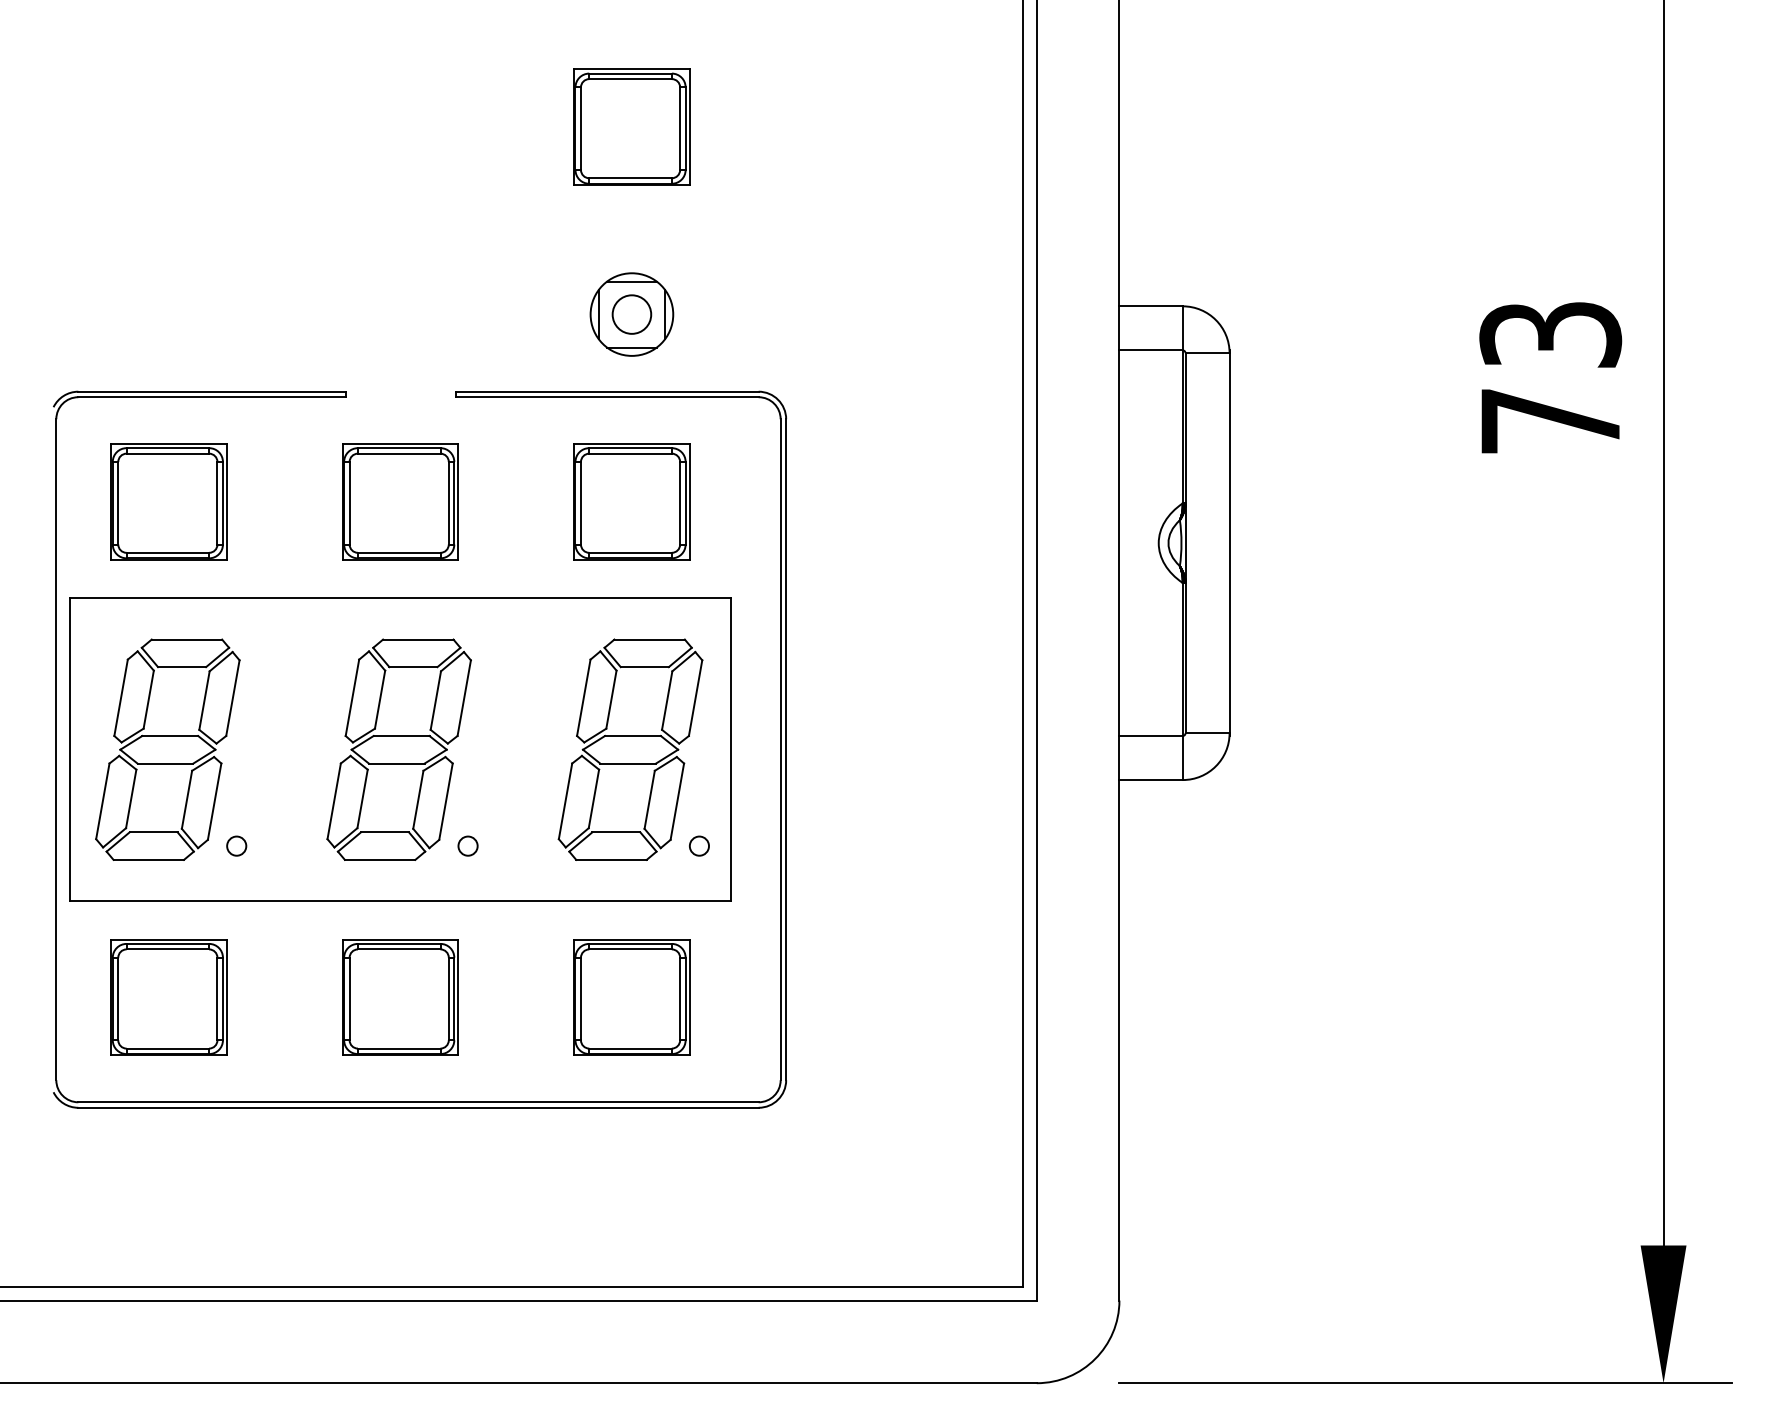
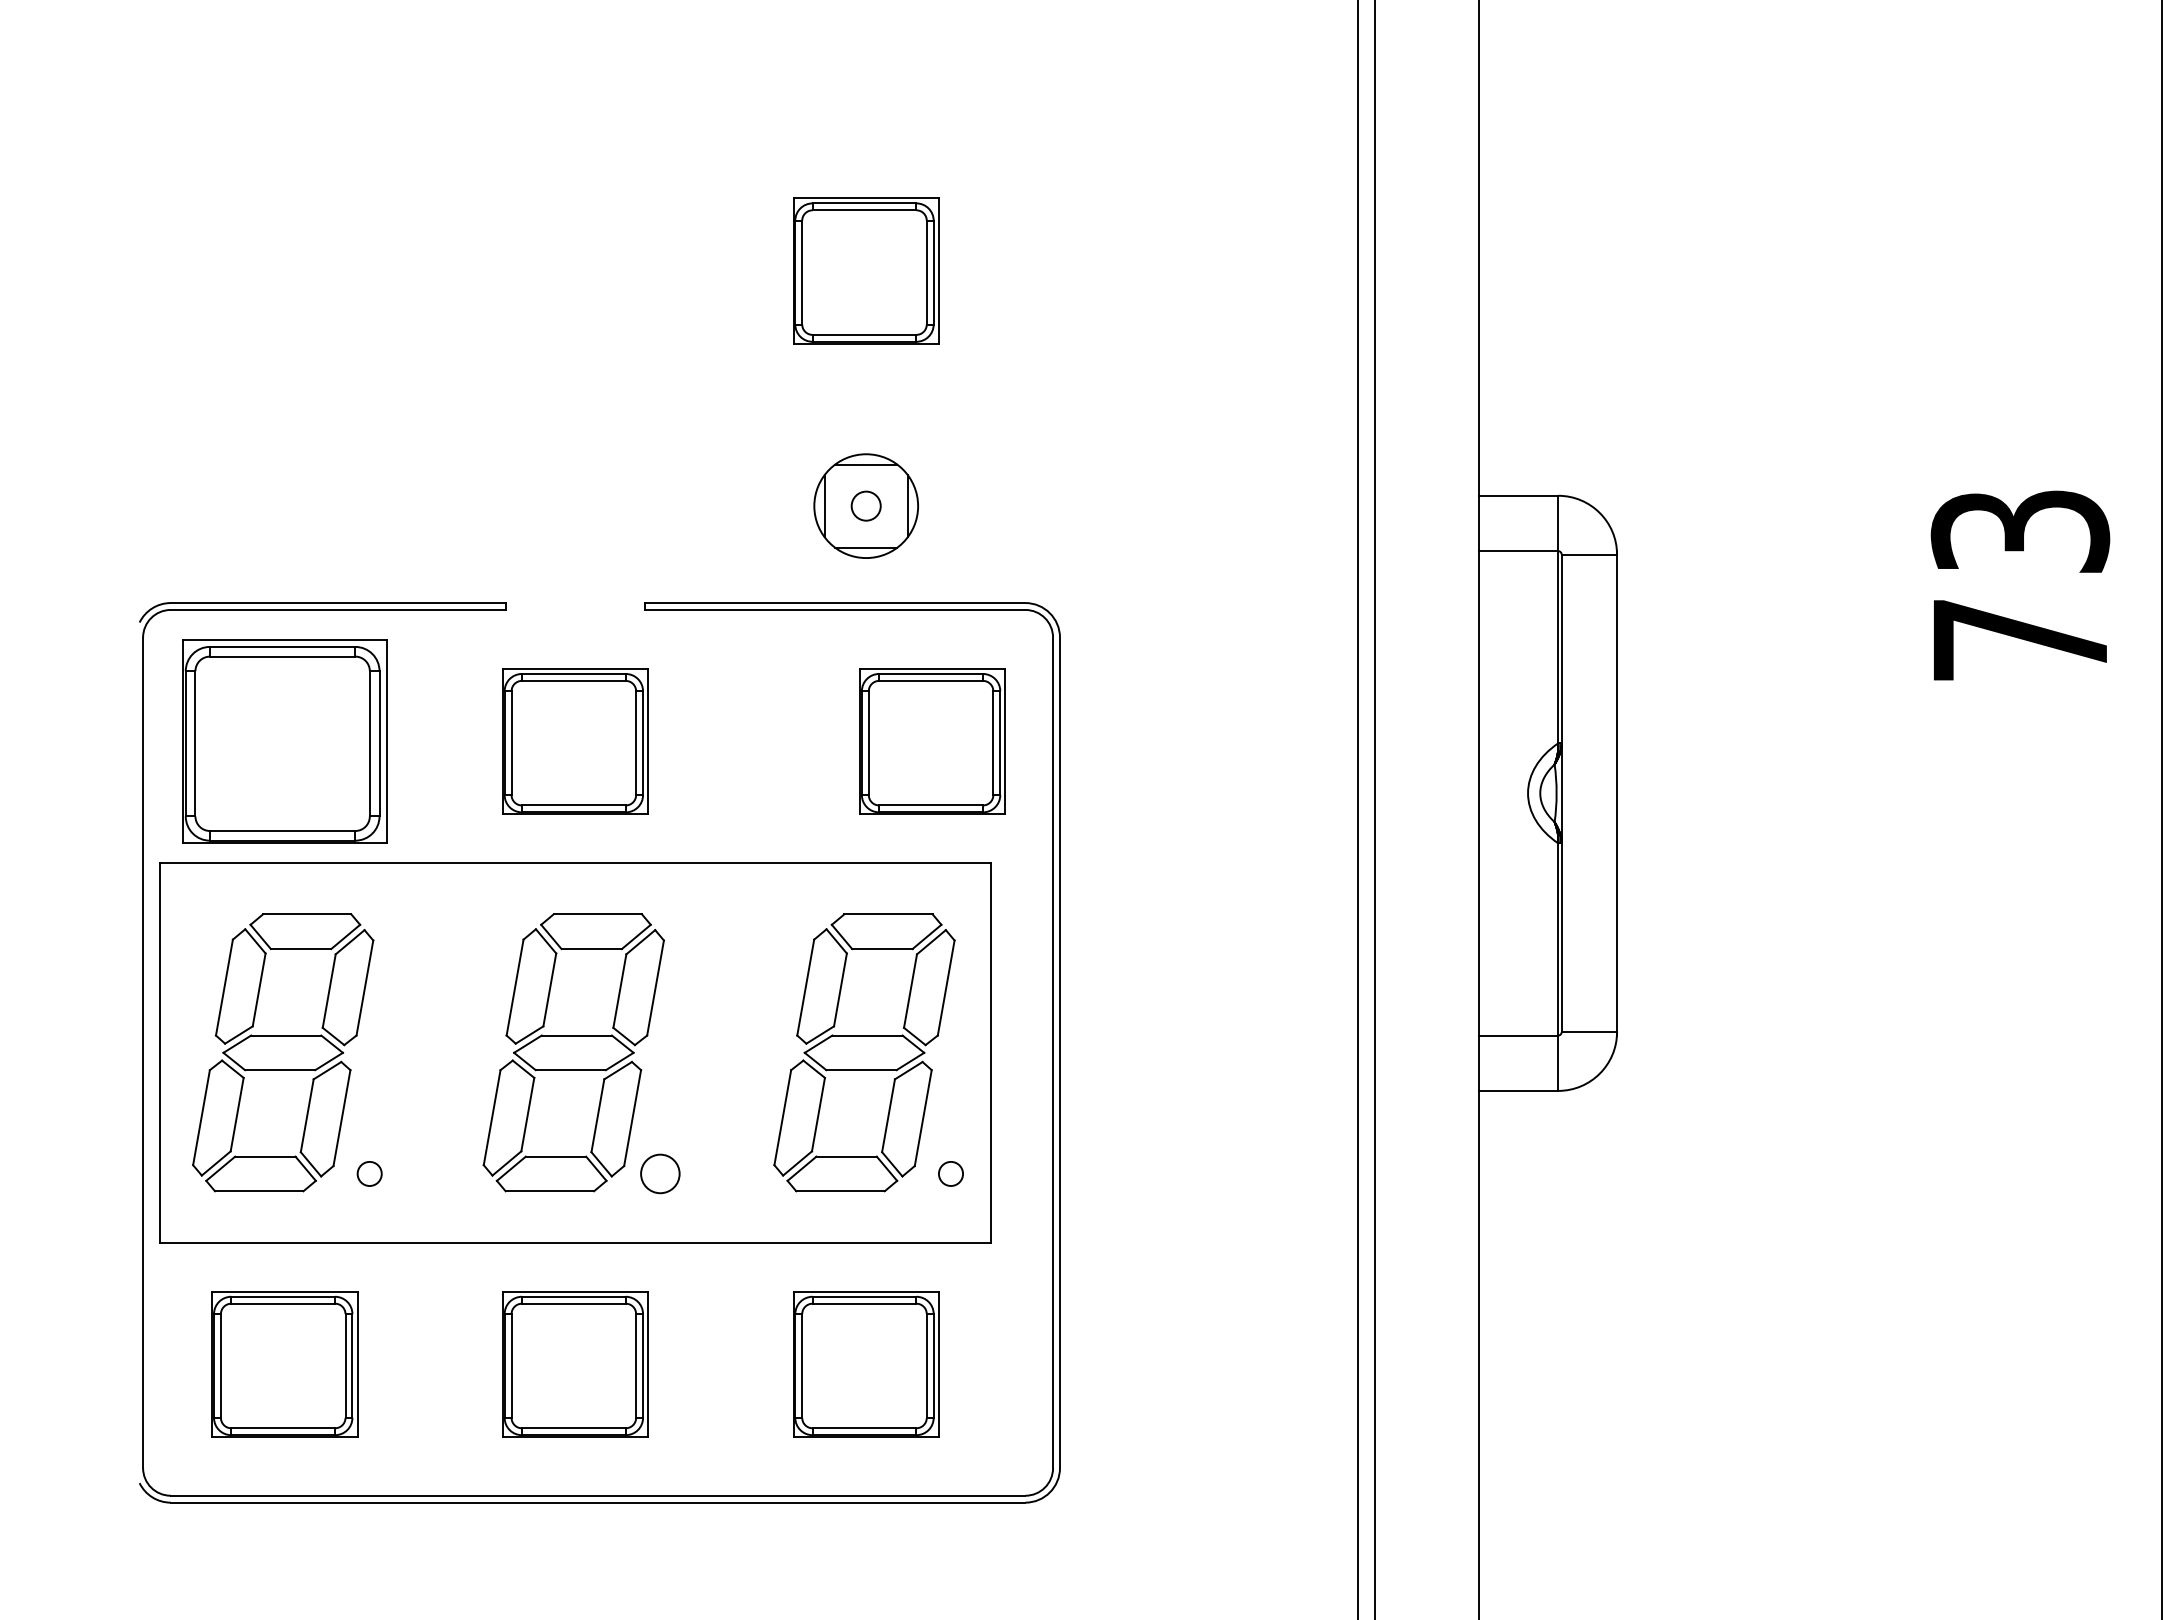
circle: (631, 314) -> (865, 506), size x0.6
part: (168, 501) -> (284, 740), size x1.4
part: (631, 501) -> (932, 740), moved
circle: (467, 845) -> (659, 1173), size x1.6

